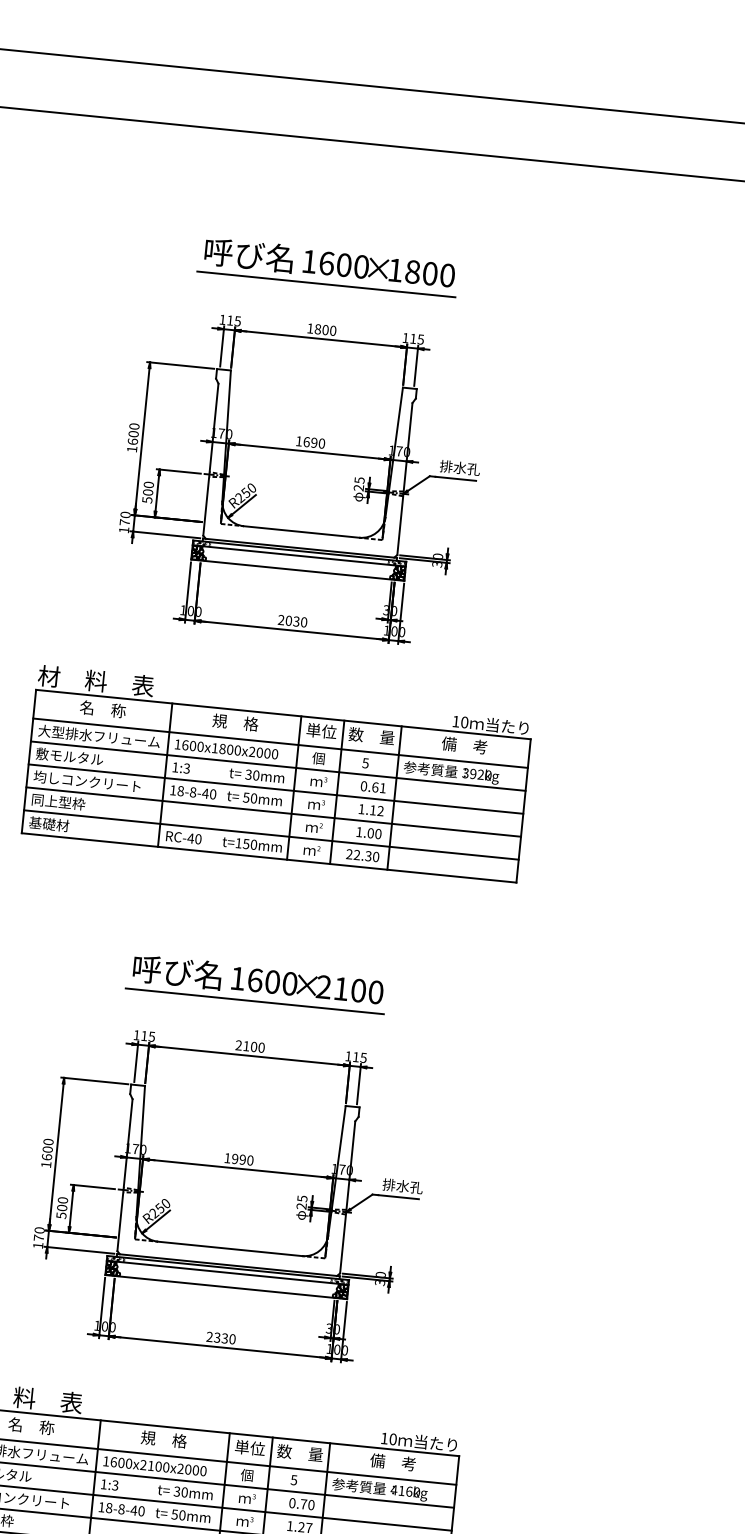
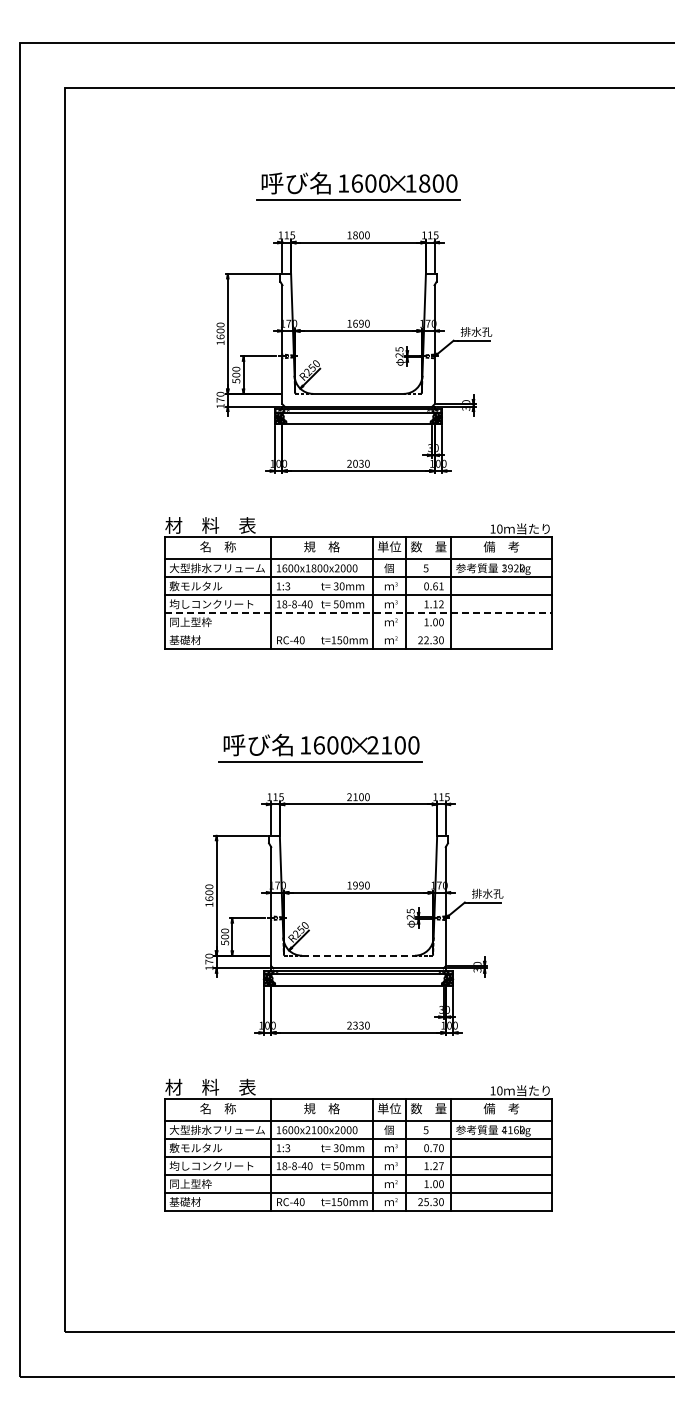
line: (273, 812) -> (358, 613), solid -> dashed
line: (271, 835) -> (358, 631), removed
part: (256, 983) -> (320, 747), moved
line: (231, 1248) -> (359, 955), solid -> dashed

